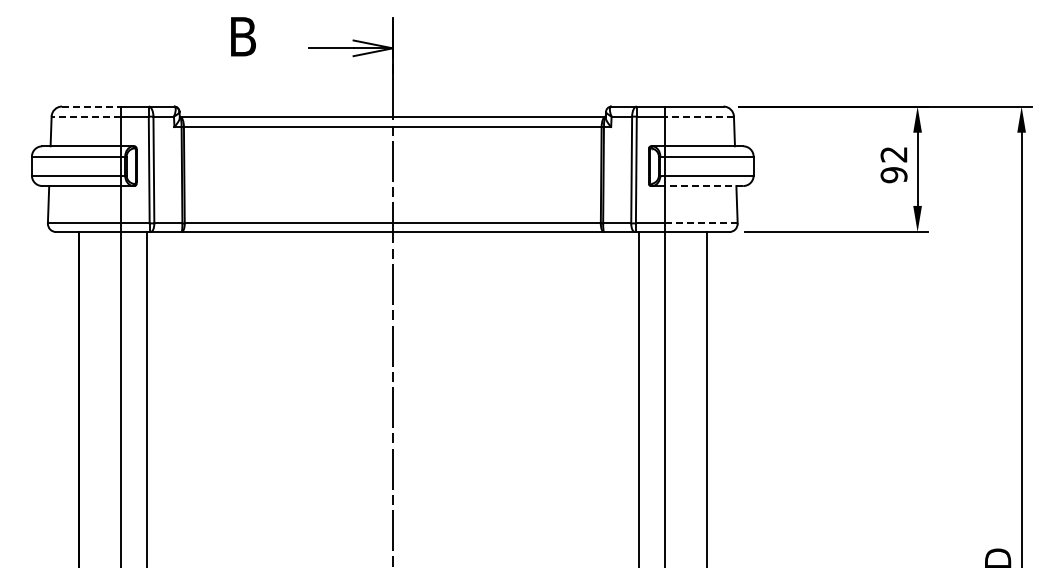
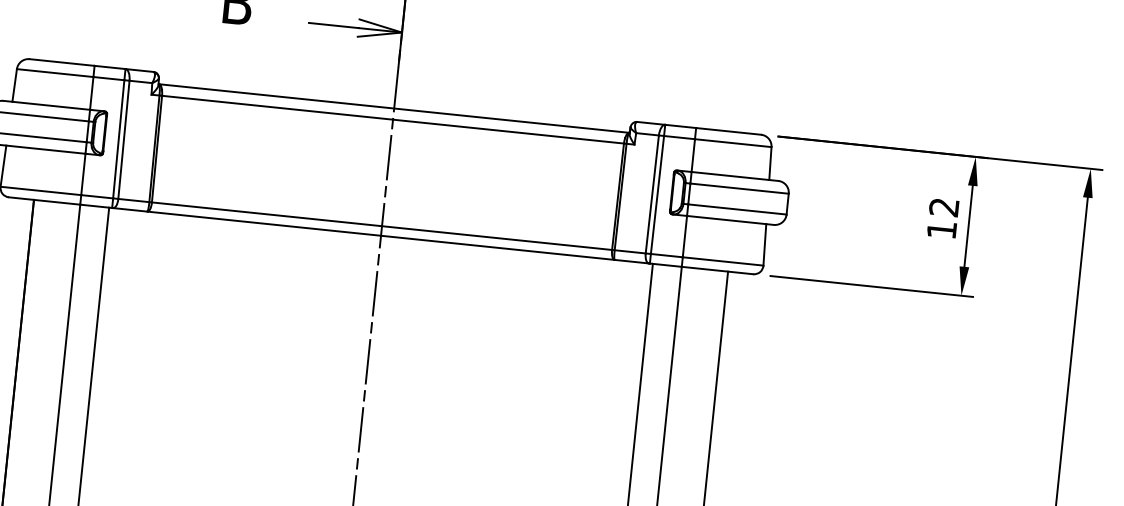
line: (91, 106) -> (62, 62), dashed -> solid
line: (86, 116) -> (55, 72), dashed -> solid
line: (699, 116) -> (733, 143), dashed -> solid
text: (893, 175) -> (941, 230), 92 -> 12
line: (703, 186) -> (729, 220), dashed -> solid
line: (701, 223) -> (723, 261), dashed -> solid

